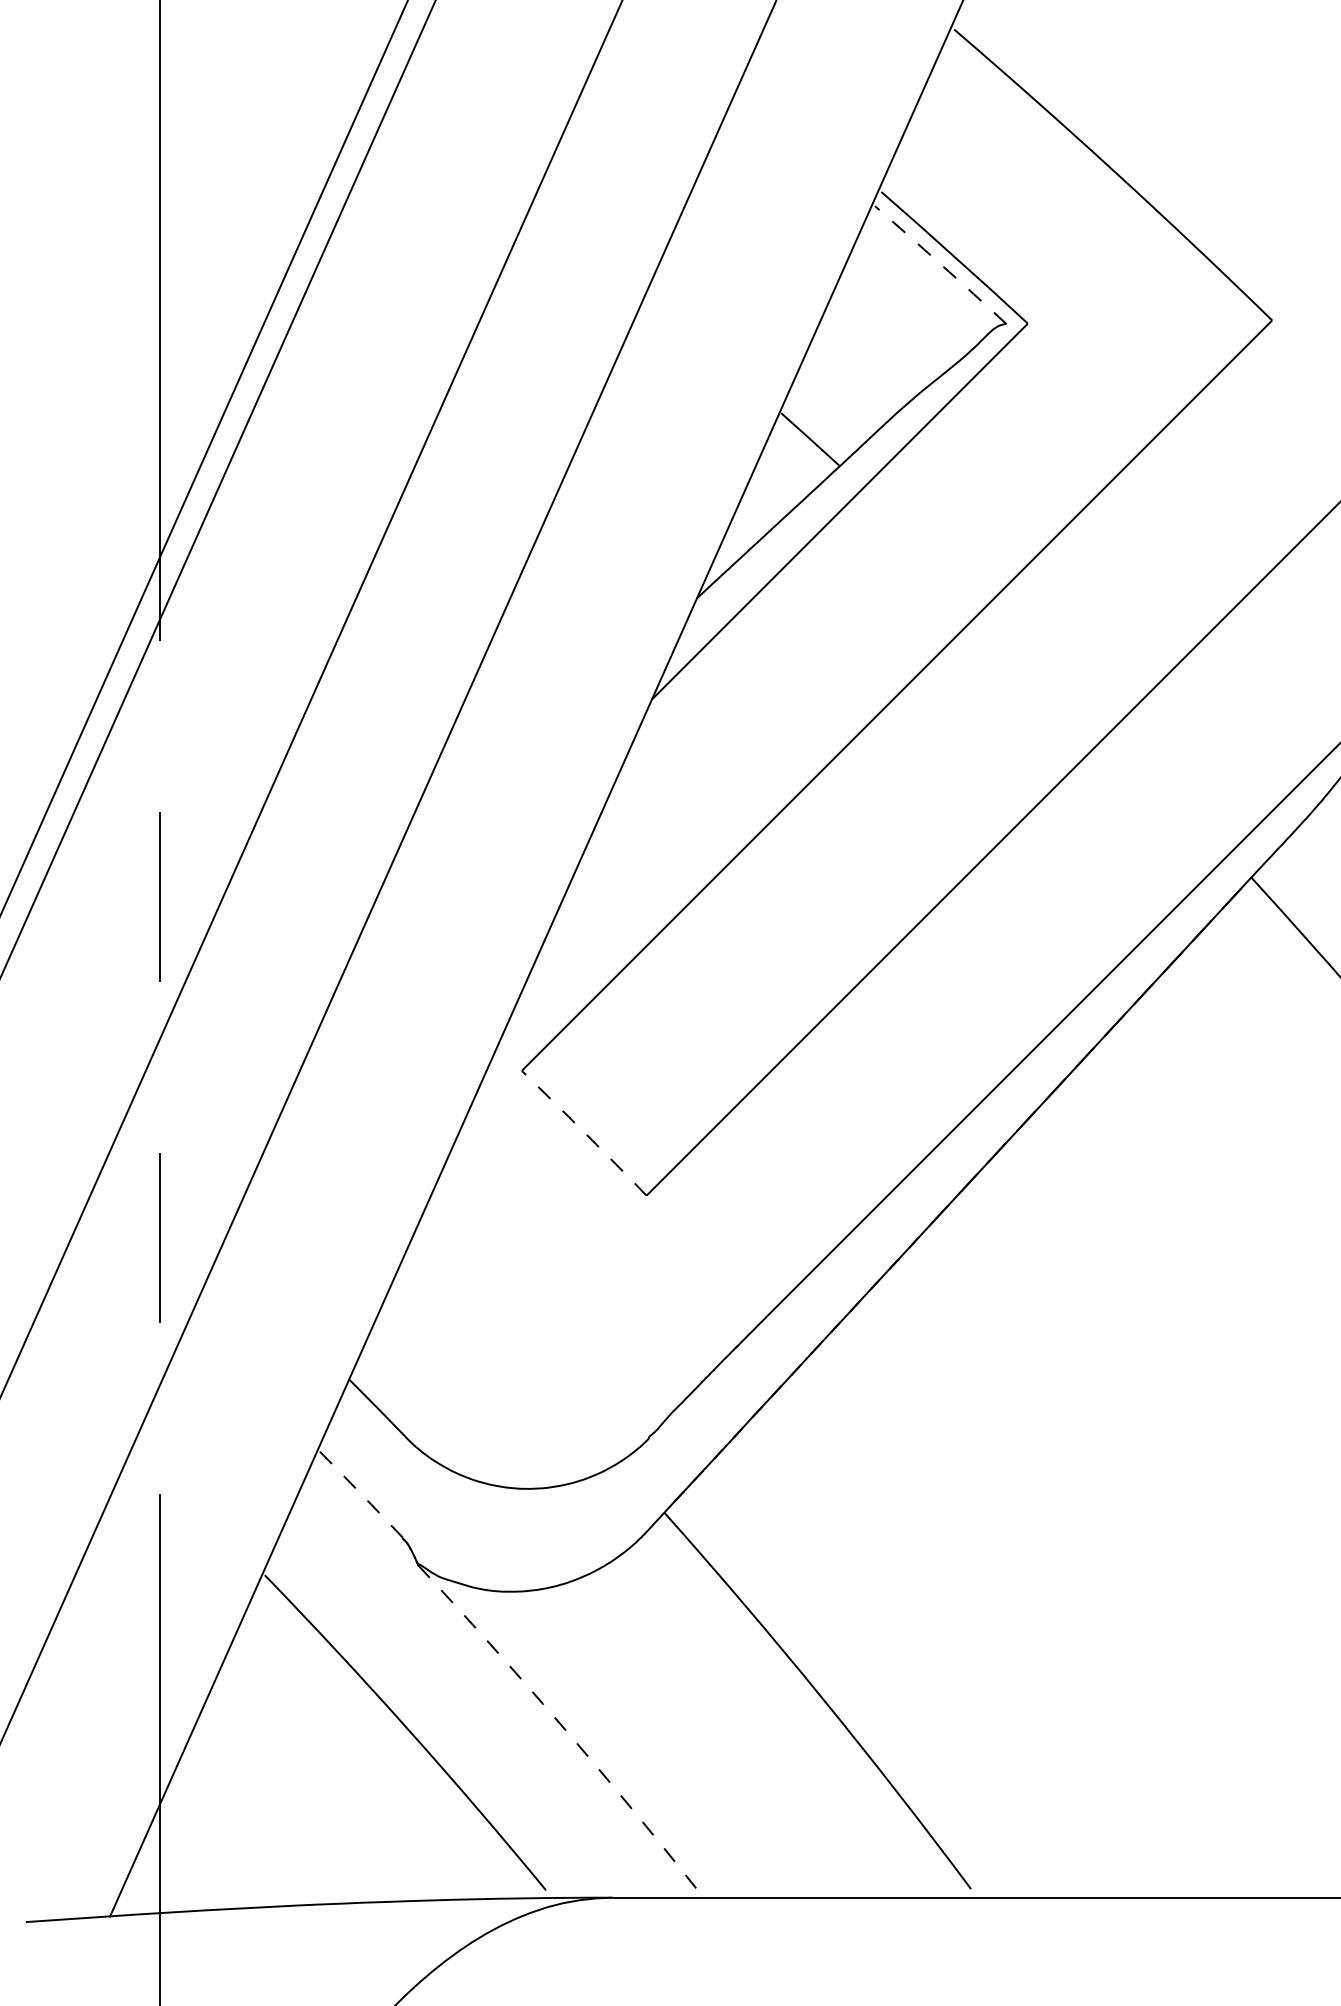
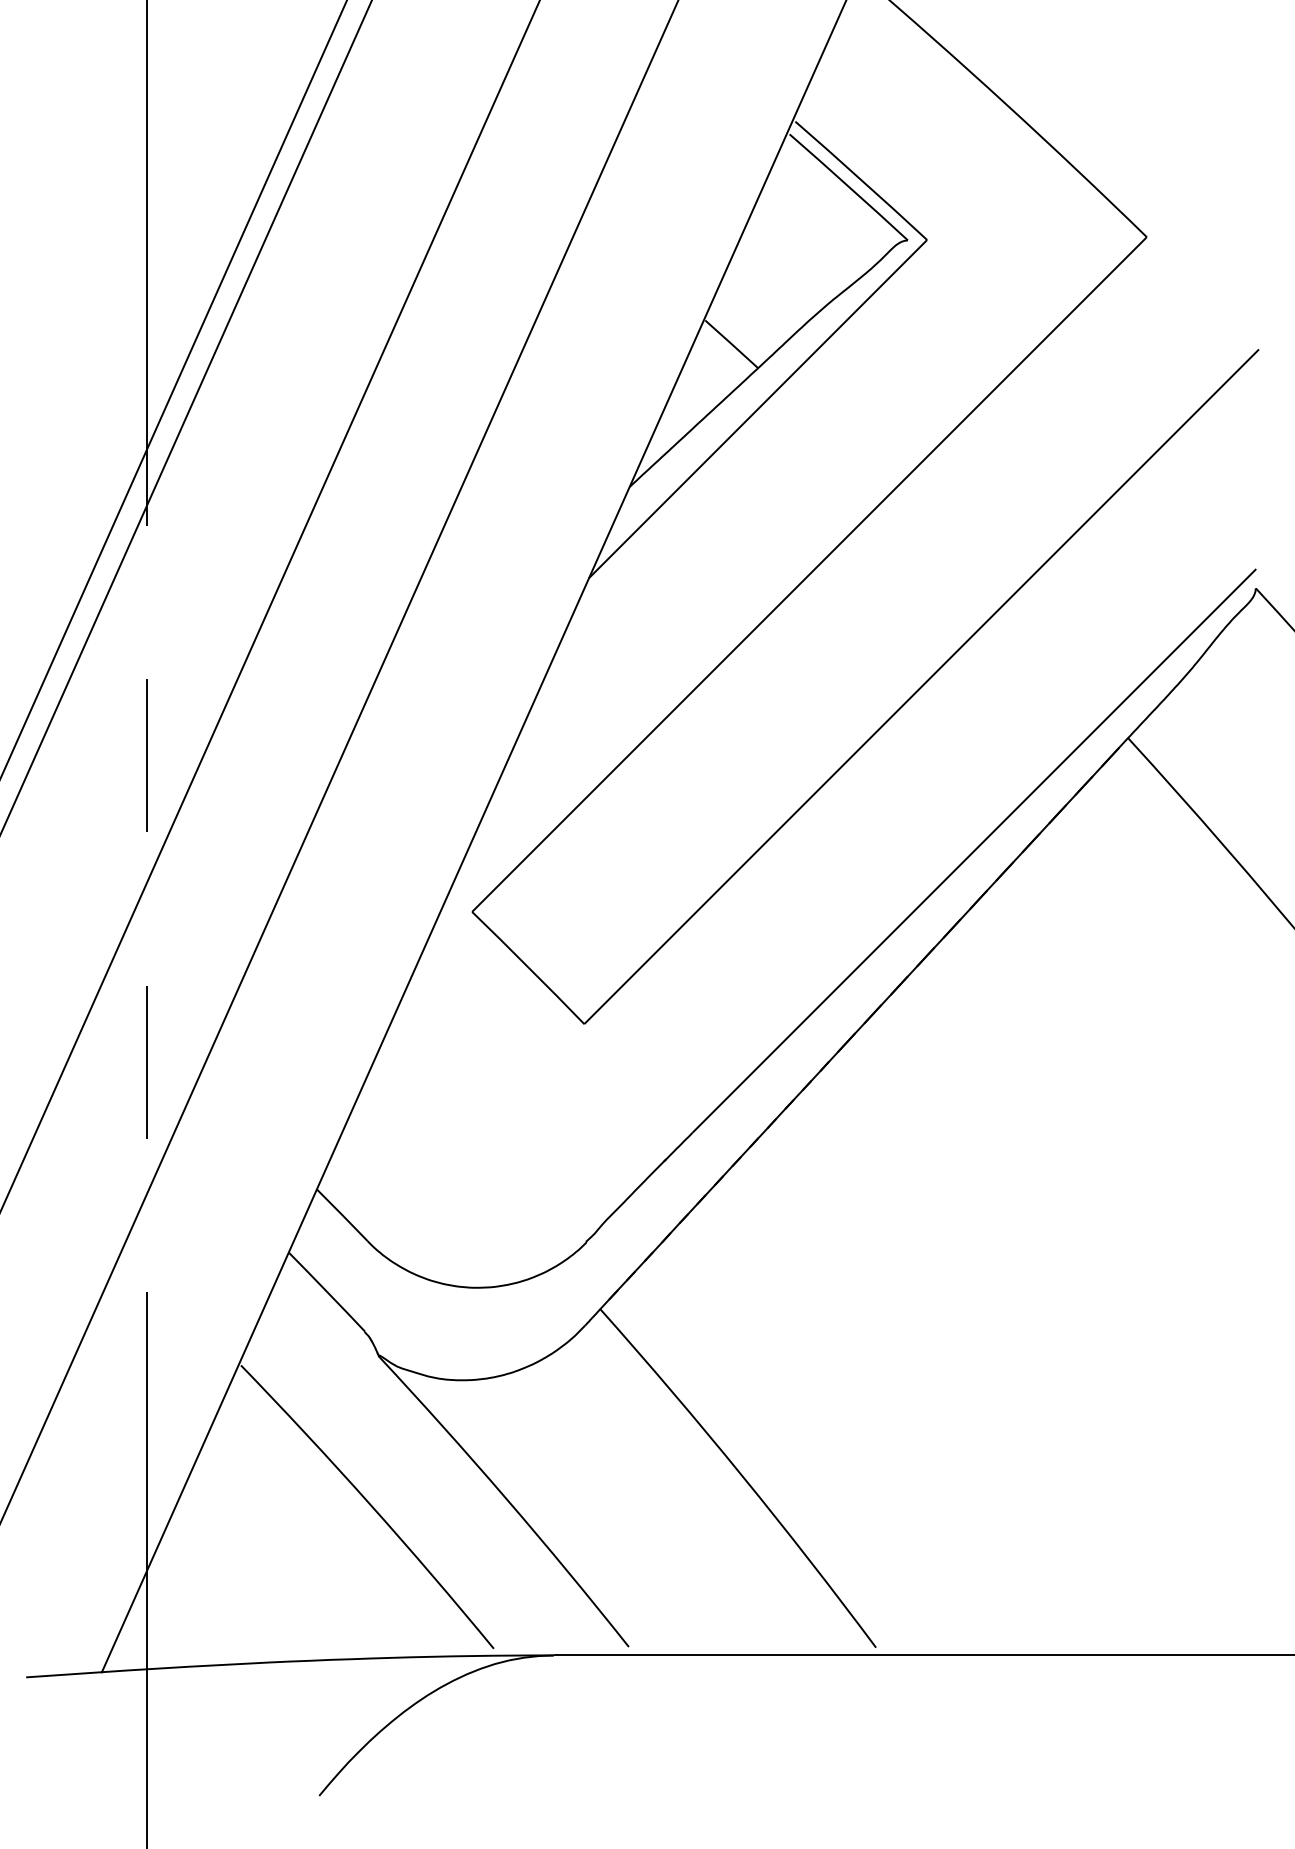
arc: (941, 265) -> (849, 187), dashed -> solid
arc: (584, 1132) -> (528, 967), dashed -> solid
arc: (360, 1494) -> (327, 1292), dashed -> solid
arc: (560, 1724) -> (506, 1499), dashed -> solid

